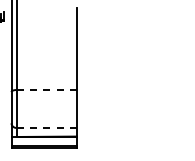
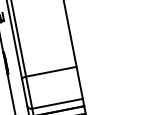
line: (47, 89) -> (51, 71), dashed -> solid
line: (47, 128) -> (58, 104), dashed -> solid

